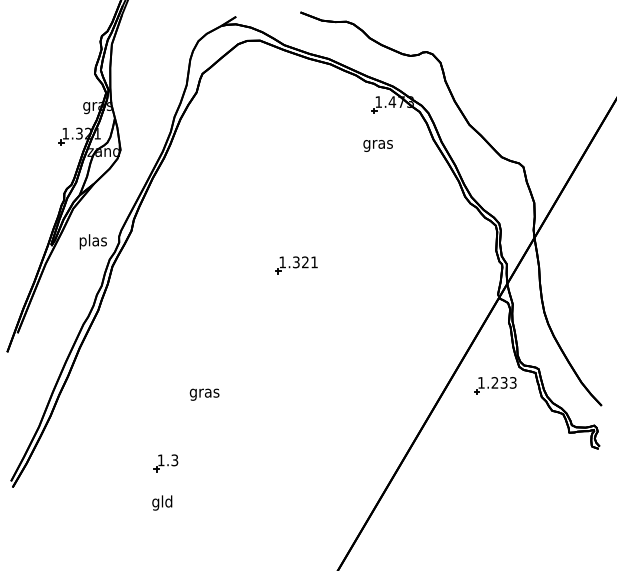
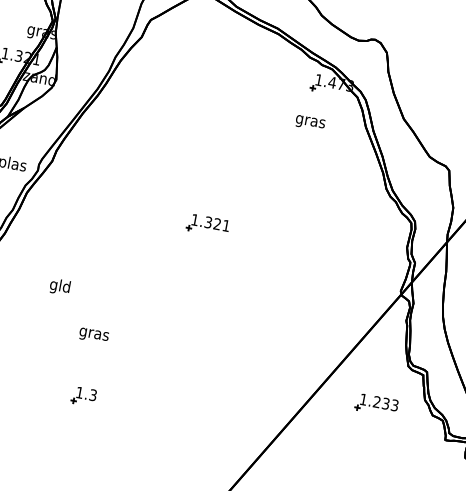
part: (495, 385) -> (376, 404), moved
part: (165, 463) -> (83, 396), moved
text: (162, 502) -> (60, 286), moved

